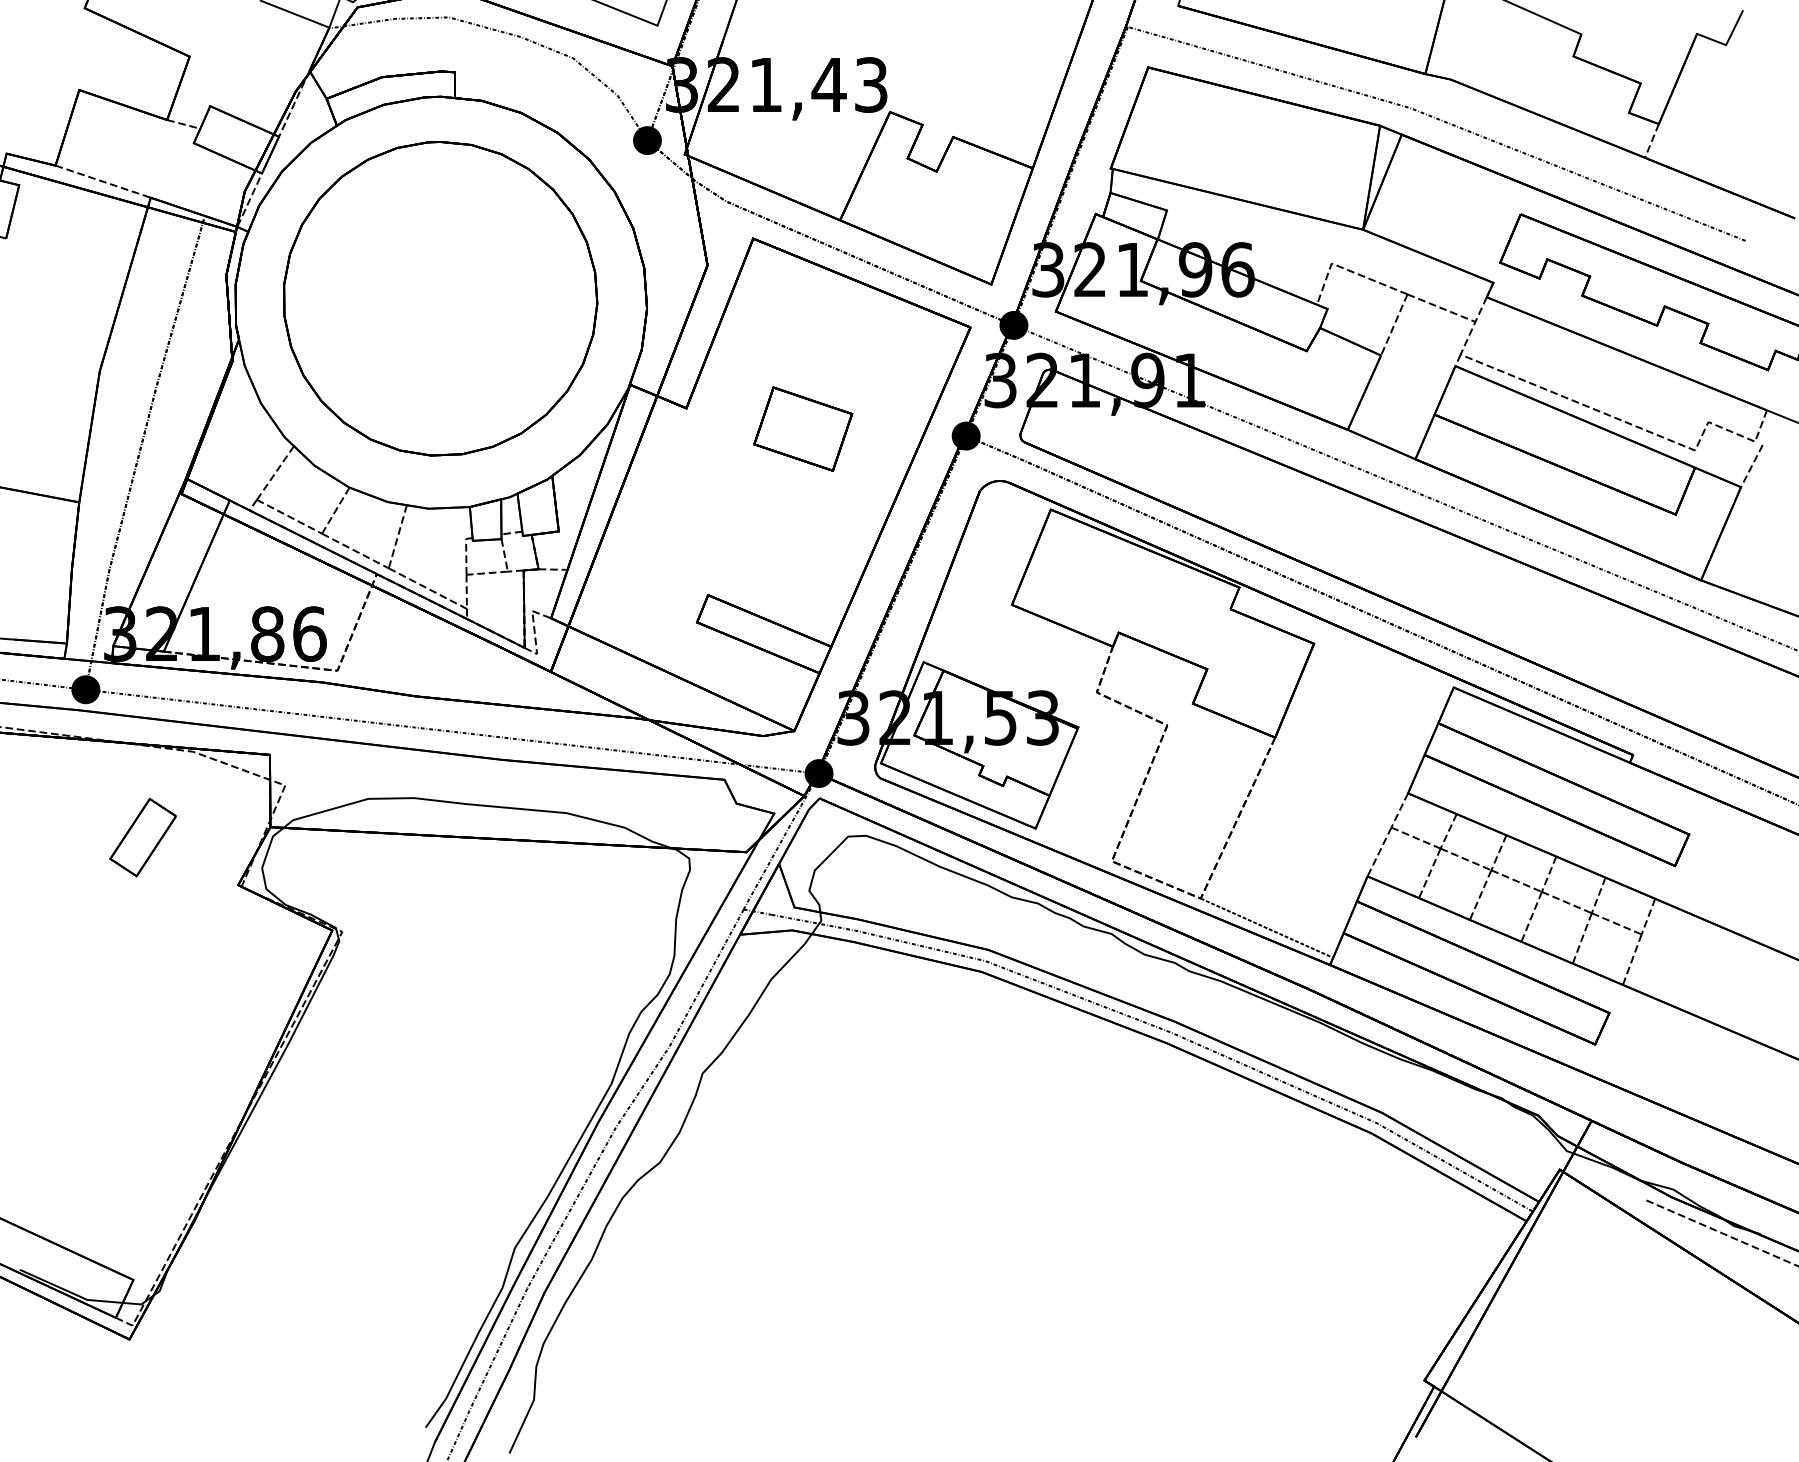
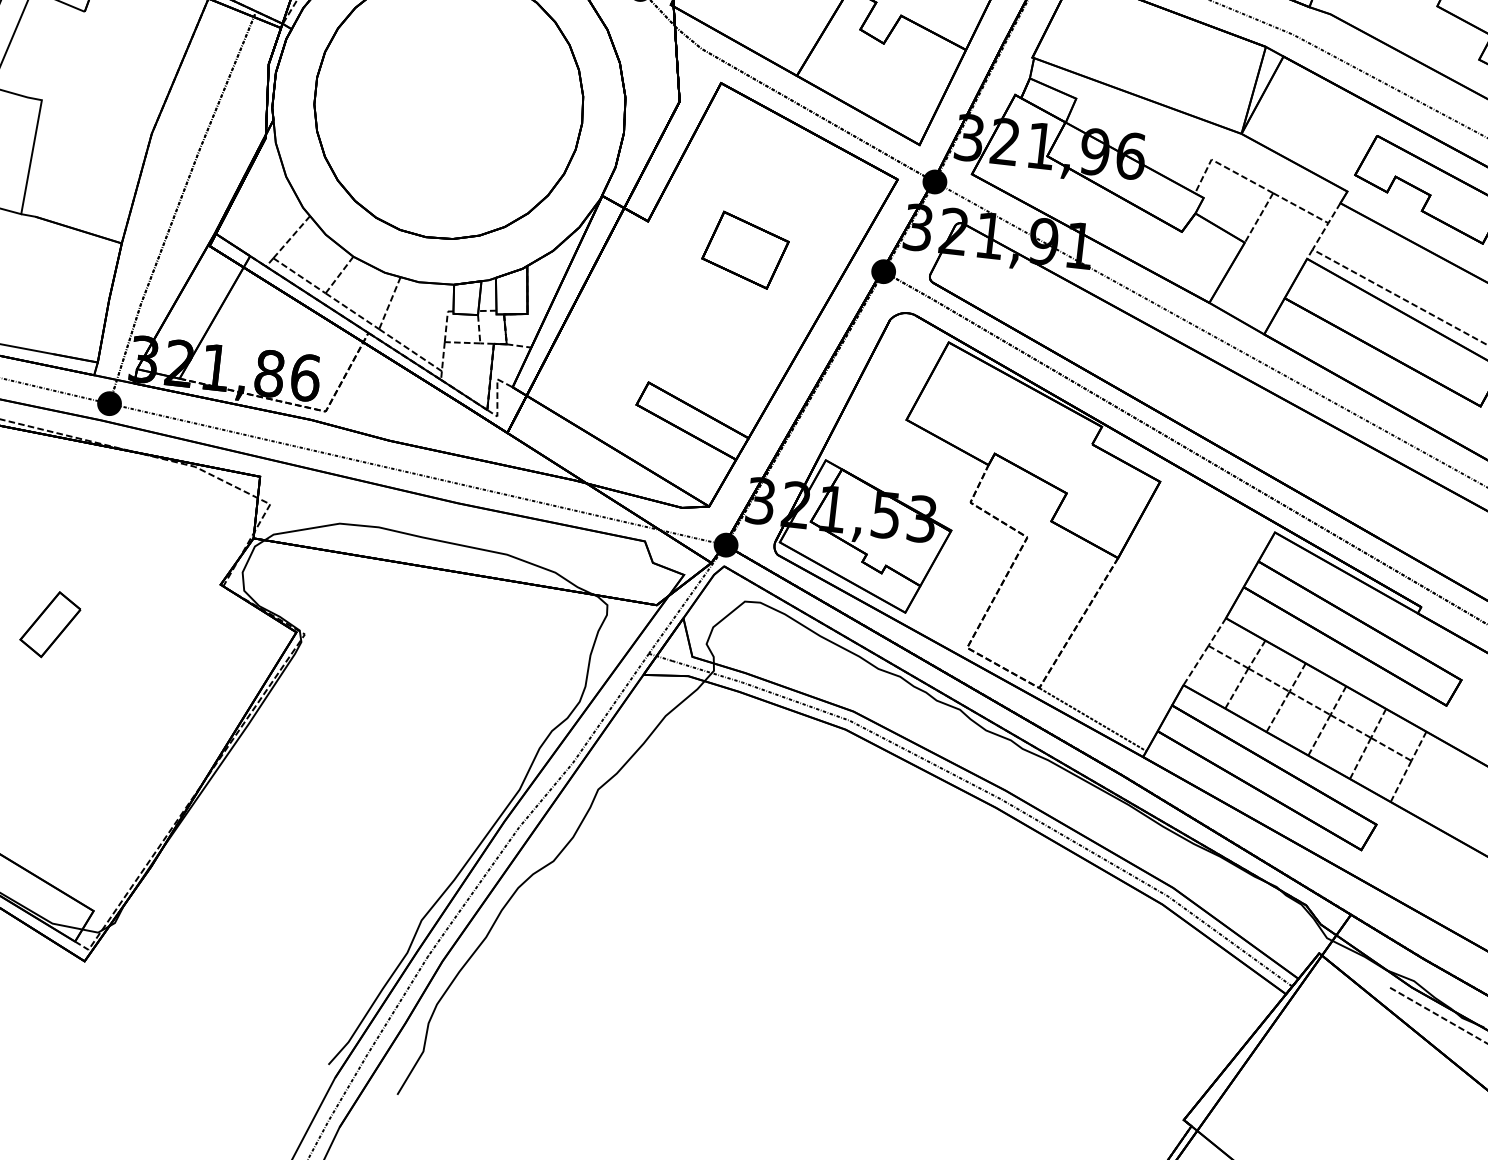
part: (142, 837) -> (49, 624), moved

